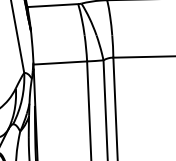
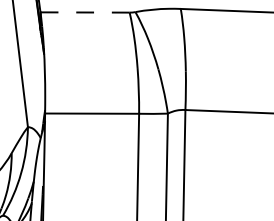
line: (52, 5) -> (84, 12), solid -> dashed

